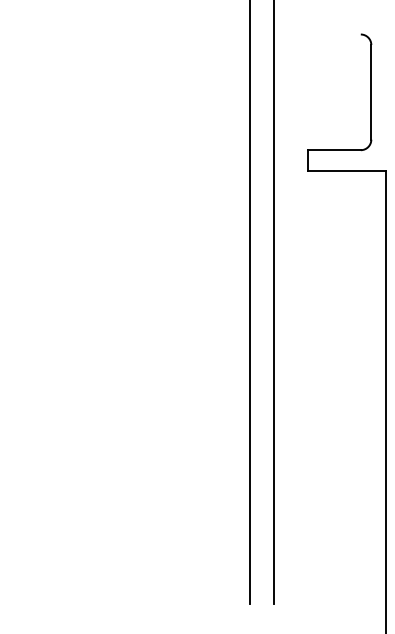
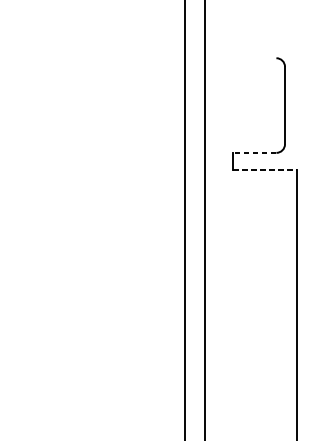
line: (334, 150) -> (254, 153), solid -> dashed
line: (347, 171) -> (265, 170), solid -> dashed

